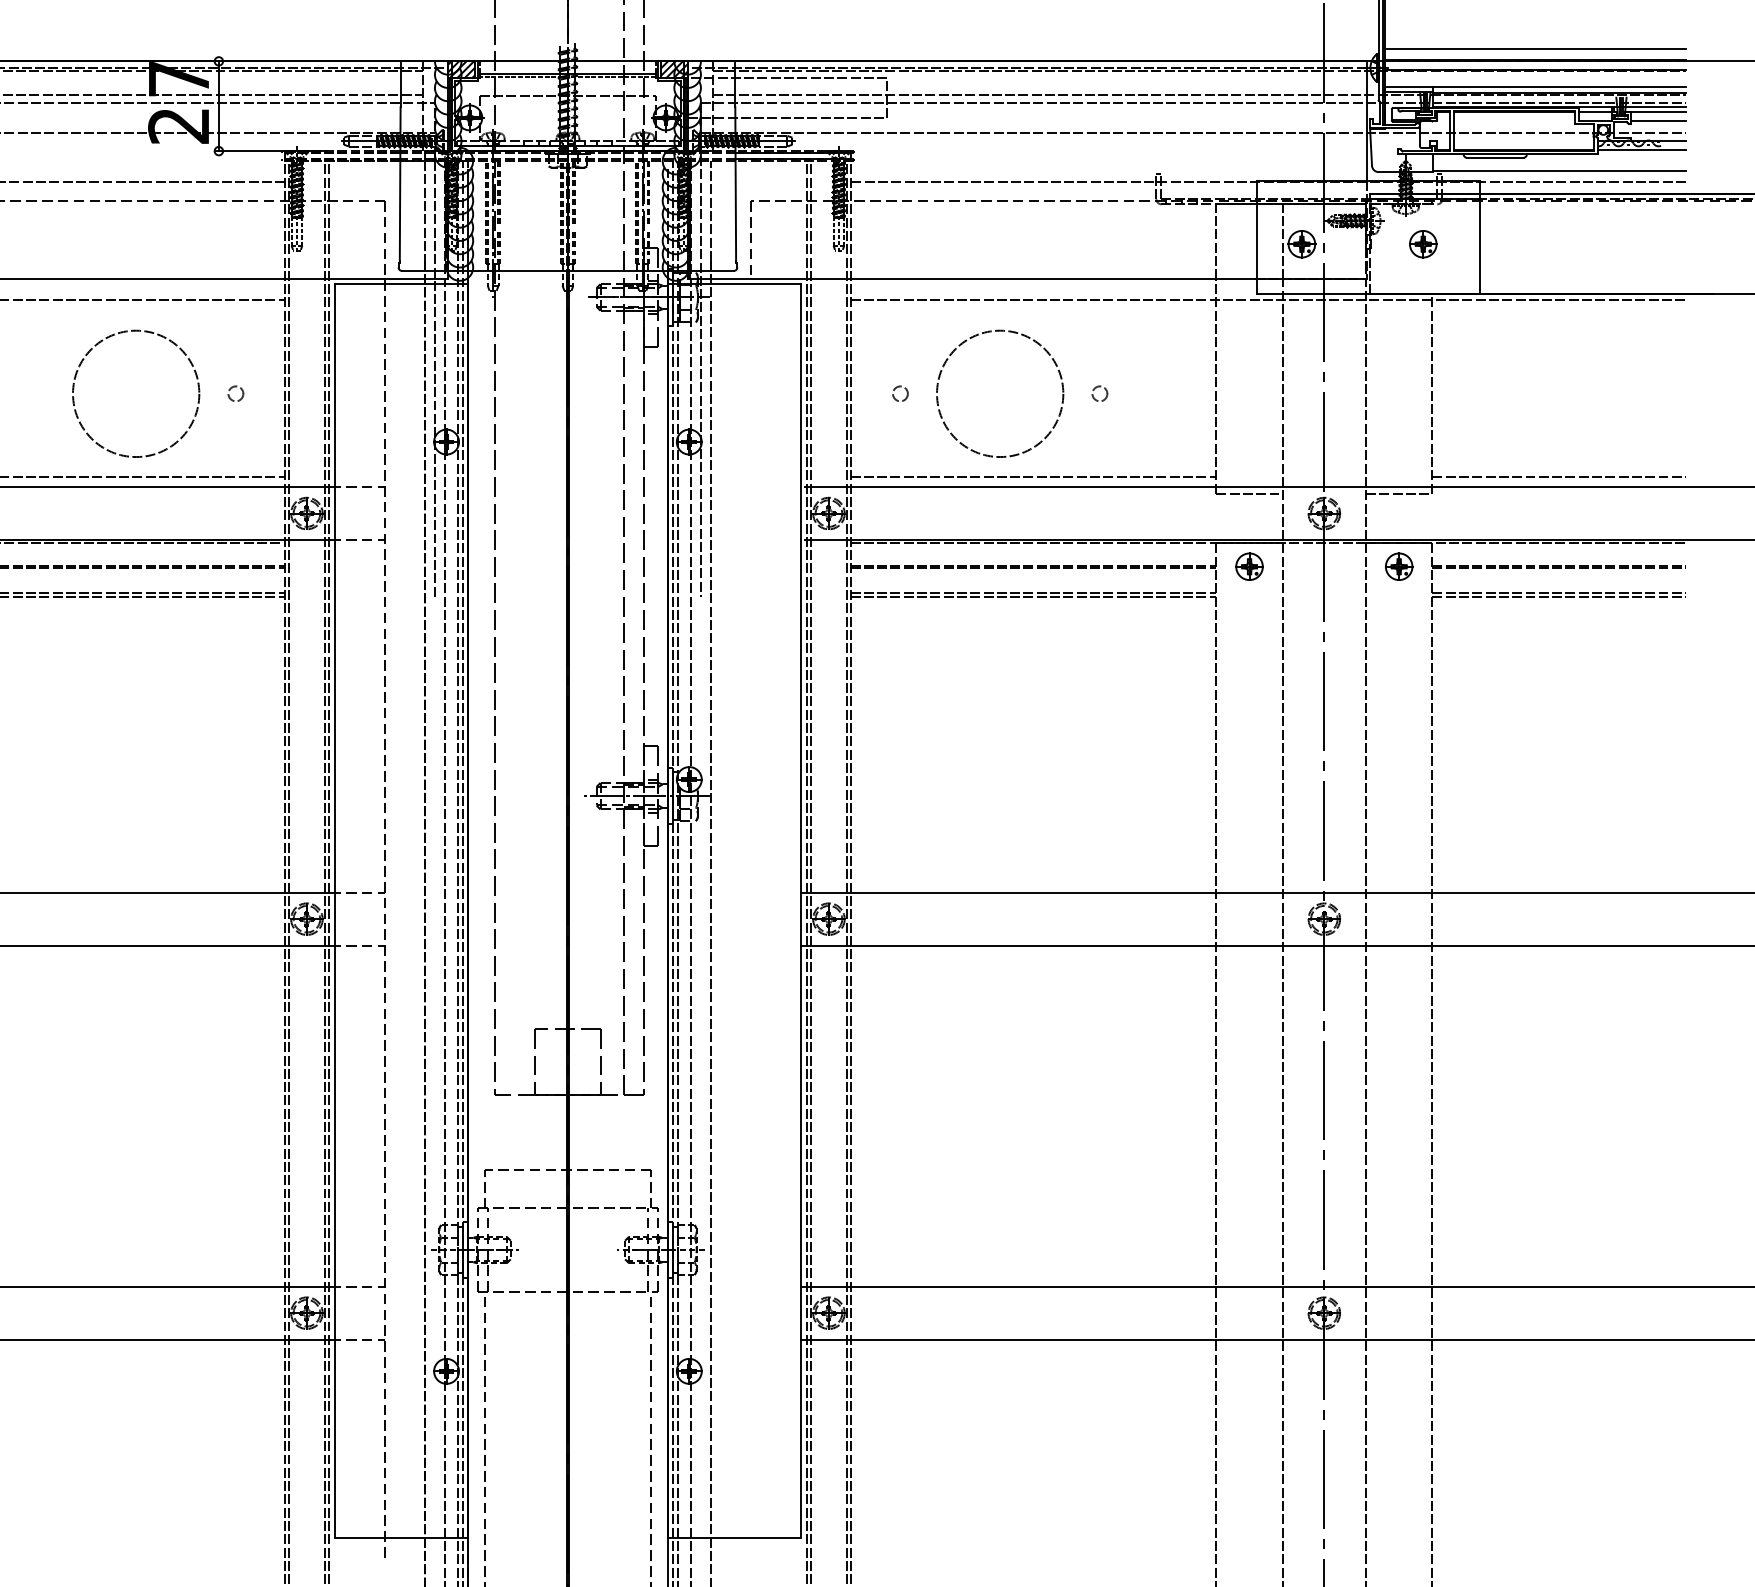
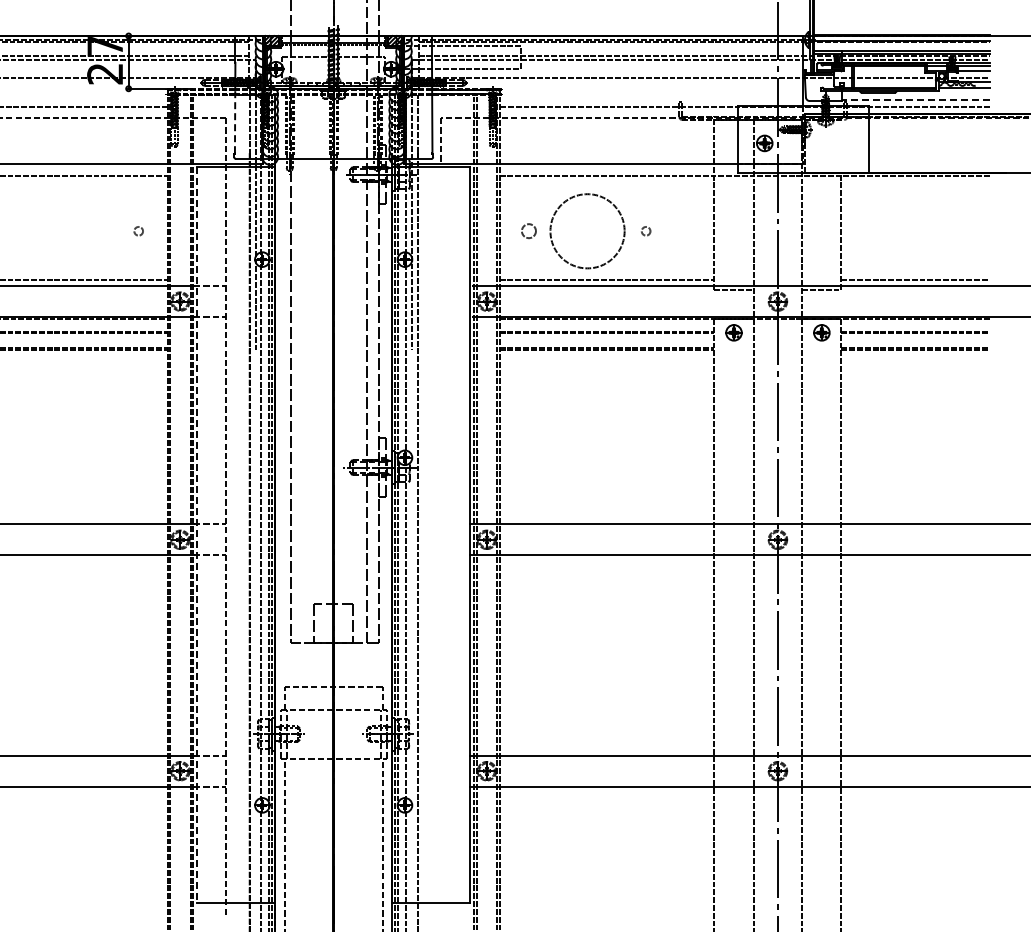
line: (1534, 48) -> (901, 28), removed
line: (1558, 171) -> (915, 100), solid -> dashed
line: (400, 205) -> (235, 120), solid -> dashed
part: (1422, 244) -> (835, 143), removed
circle: (136, 394) -> (80, 231), removed
circle: (899, 394) -> (528, 231), size x1.6
line: (336, 911) -> (197, 535), solid -> dashed

